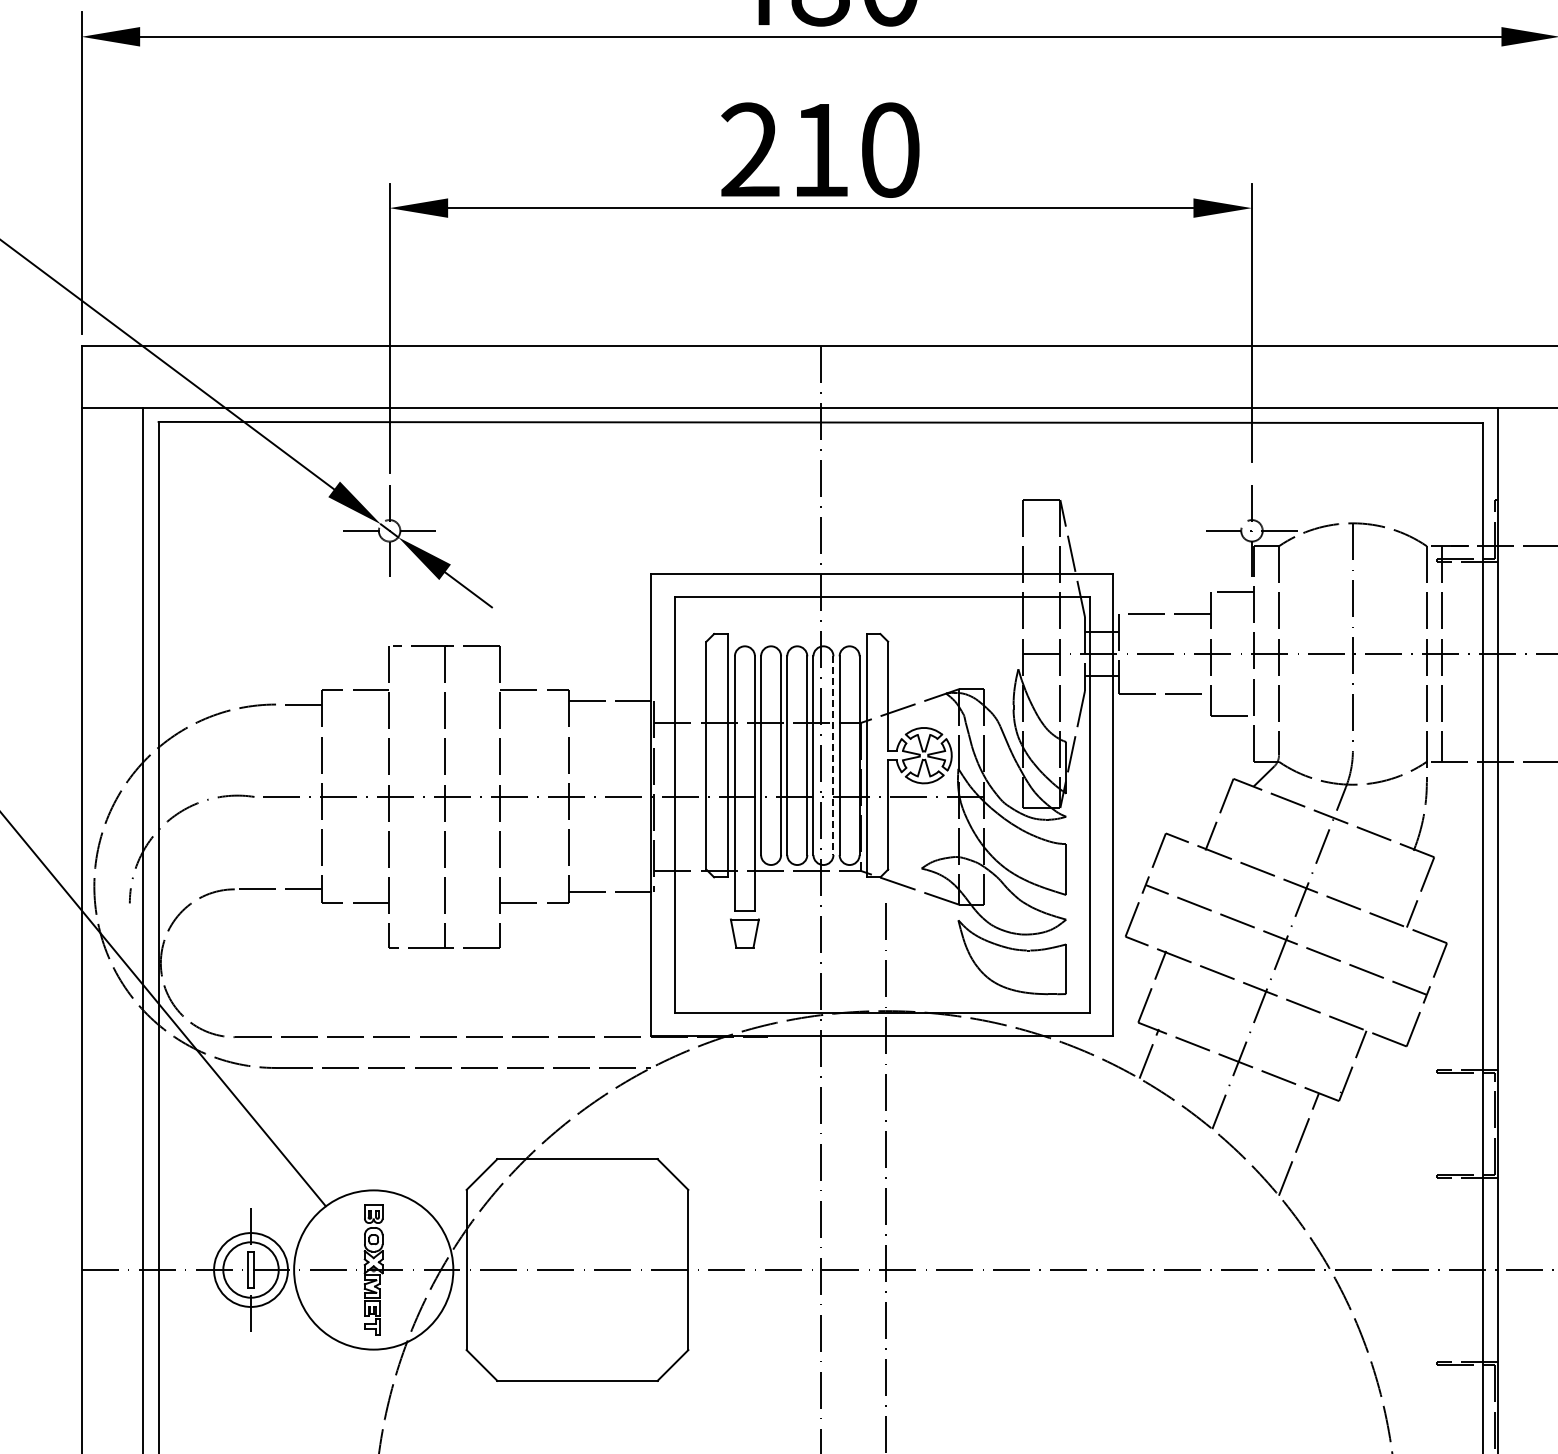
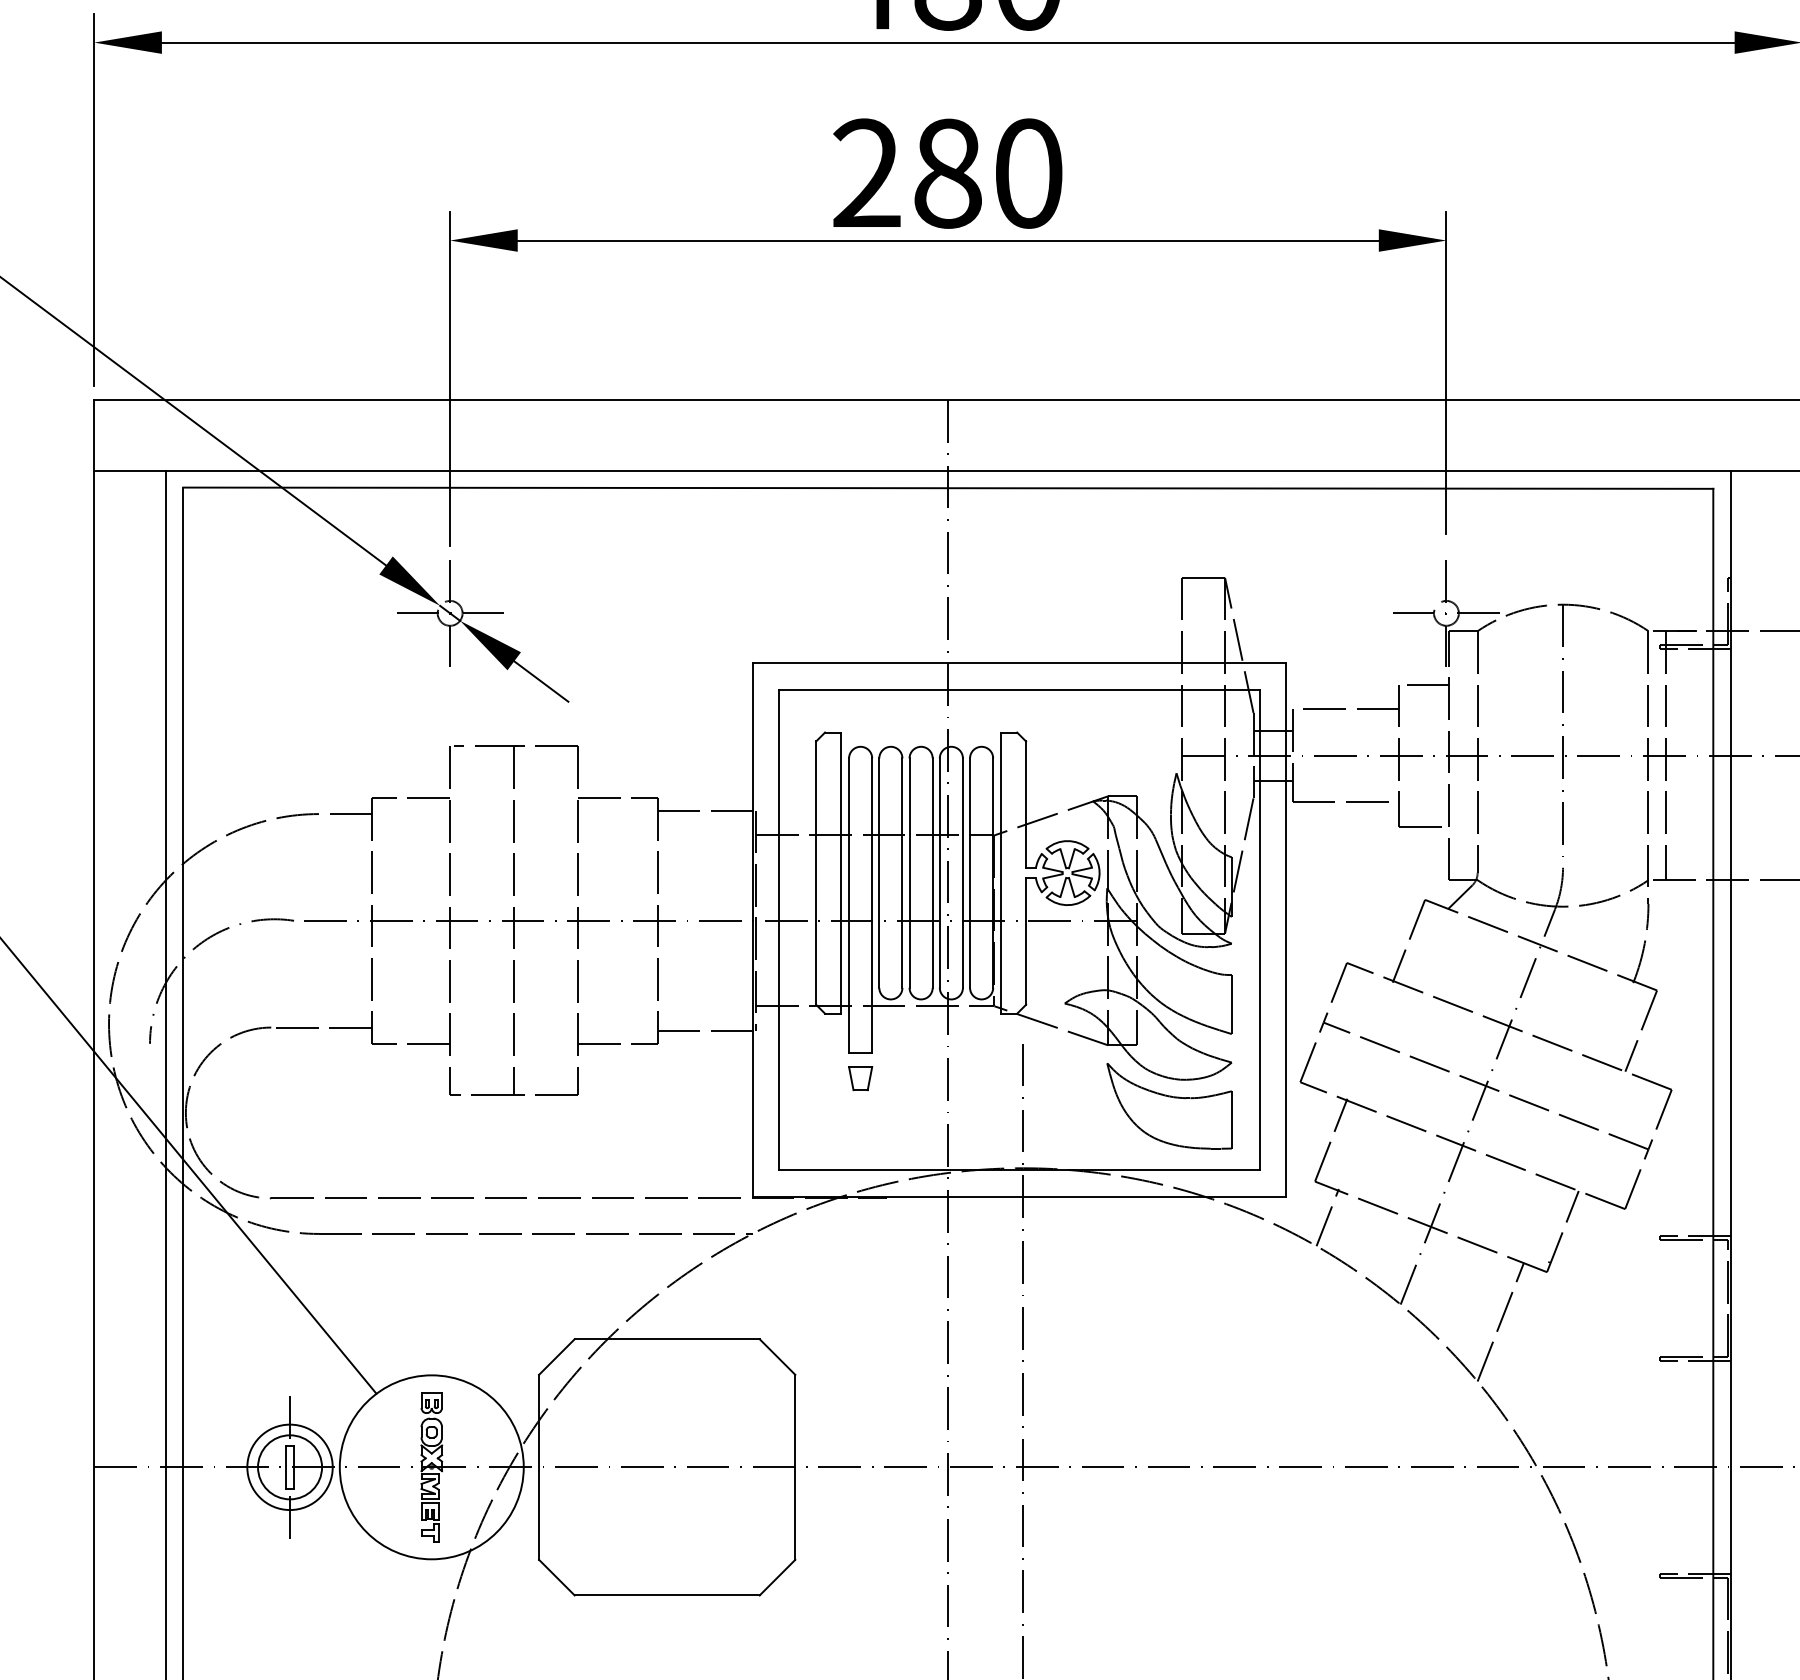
text: (820, 149) -> (947, 172), 210 -> 280
line: (833, 756) -> (962, 874), dashed -> solid
part: (744, 933) -> (860, 1078), size x0.71

